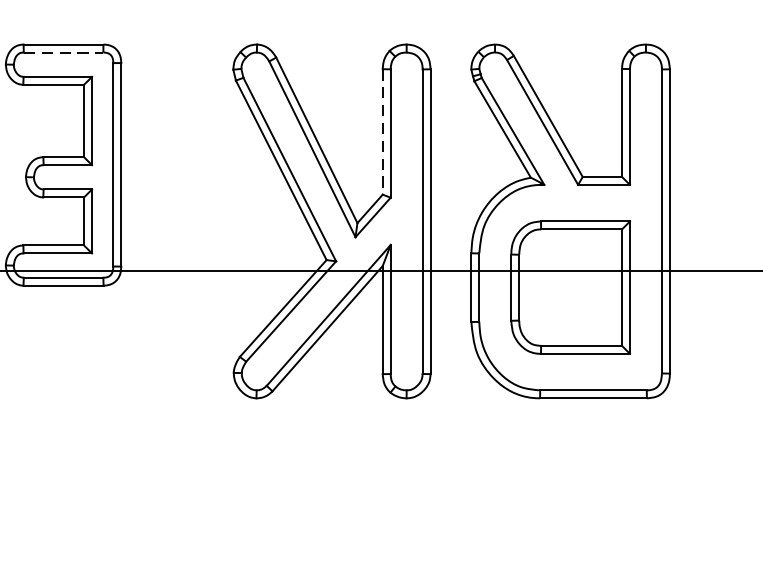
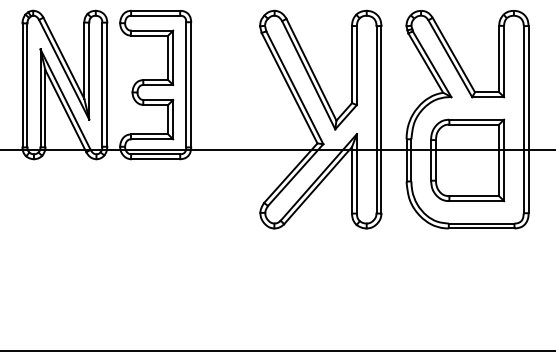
line: (64, 52) -> (156, 15), dashed -> solid
line: (383, 131) -> (352, 64), dashed -> solid

